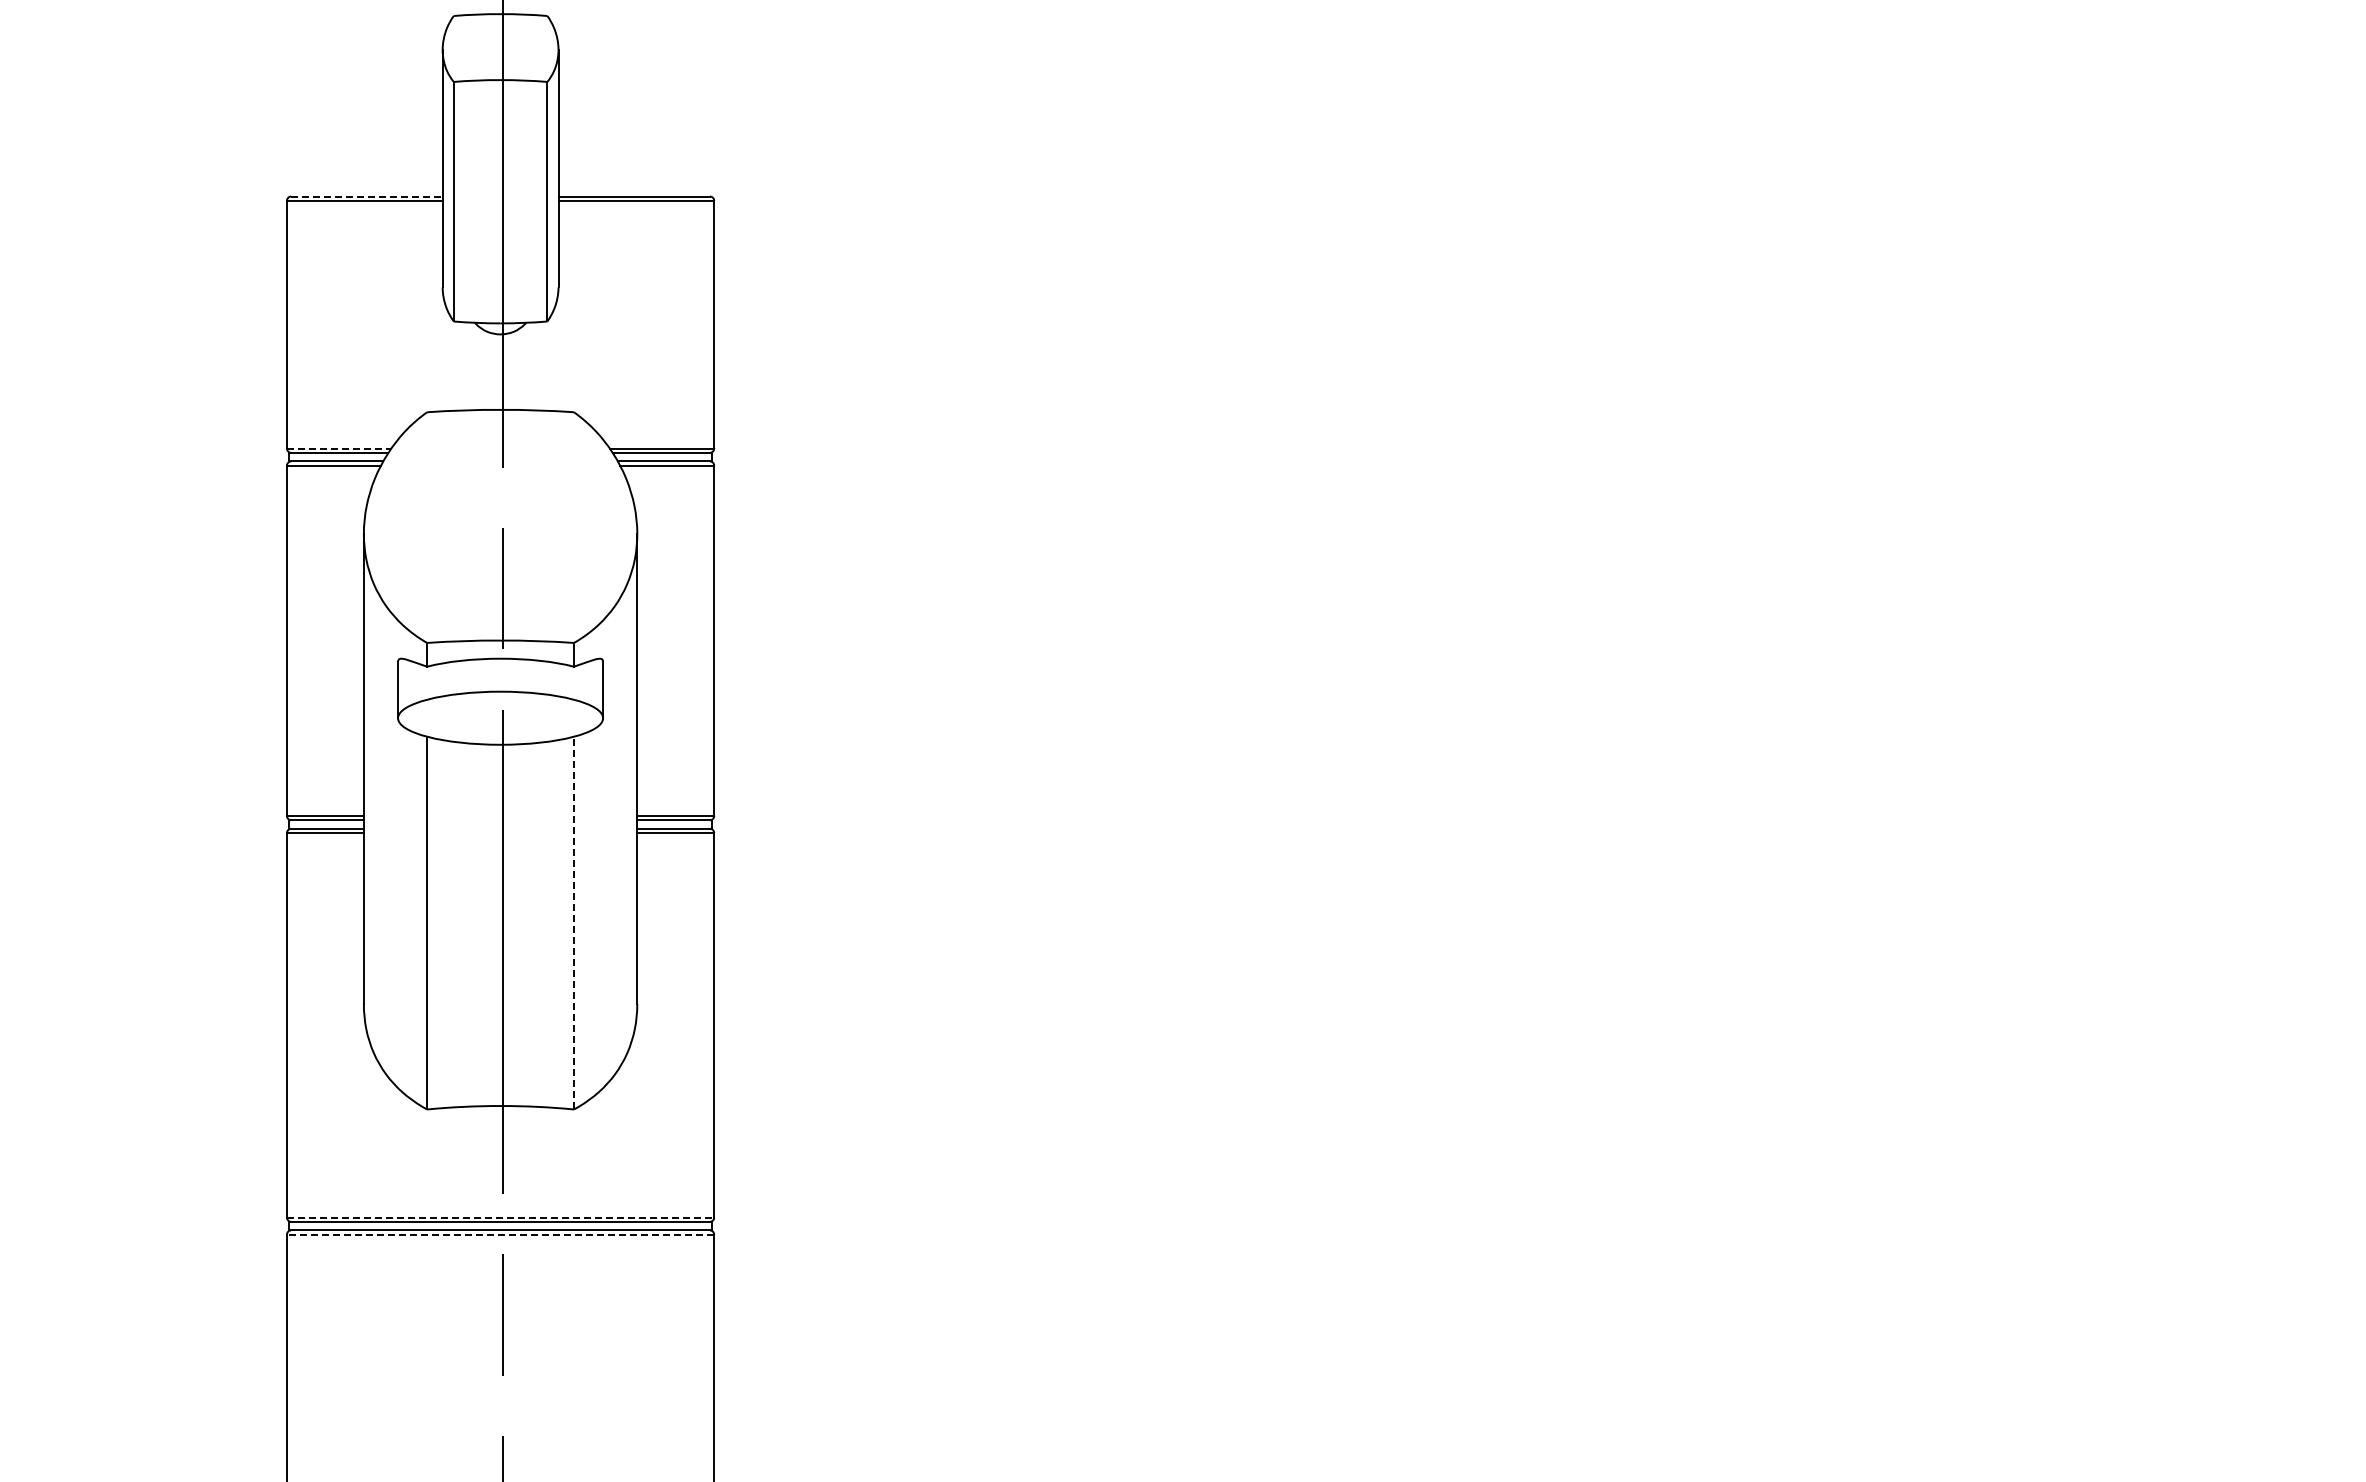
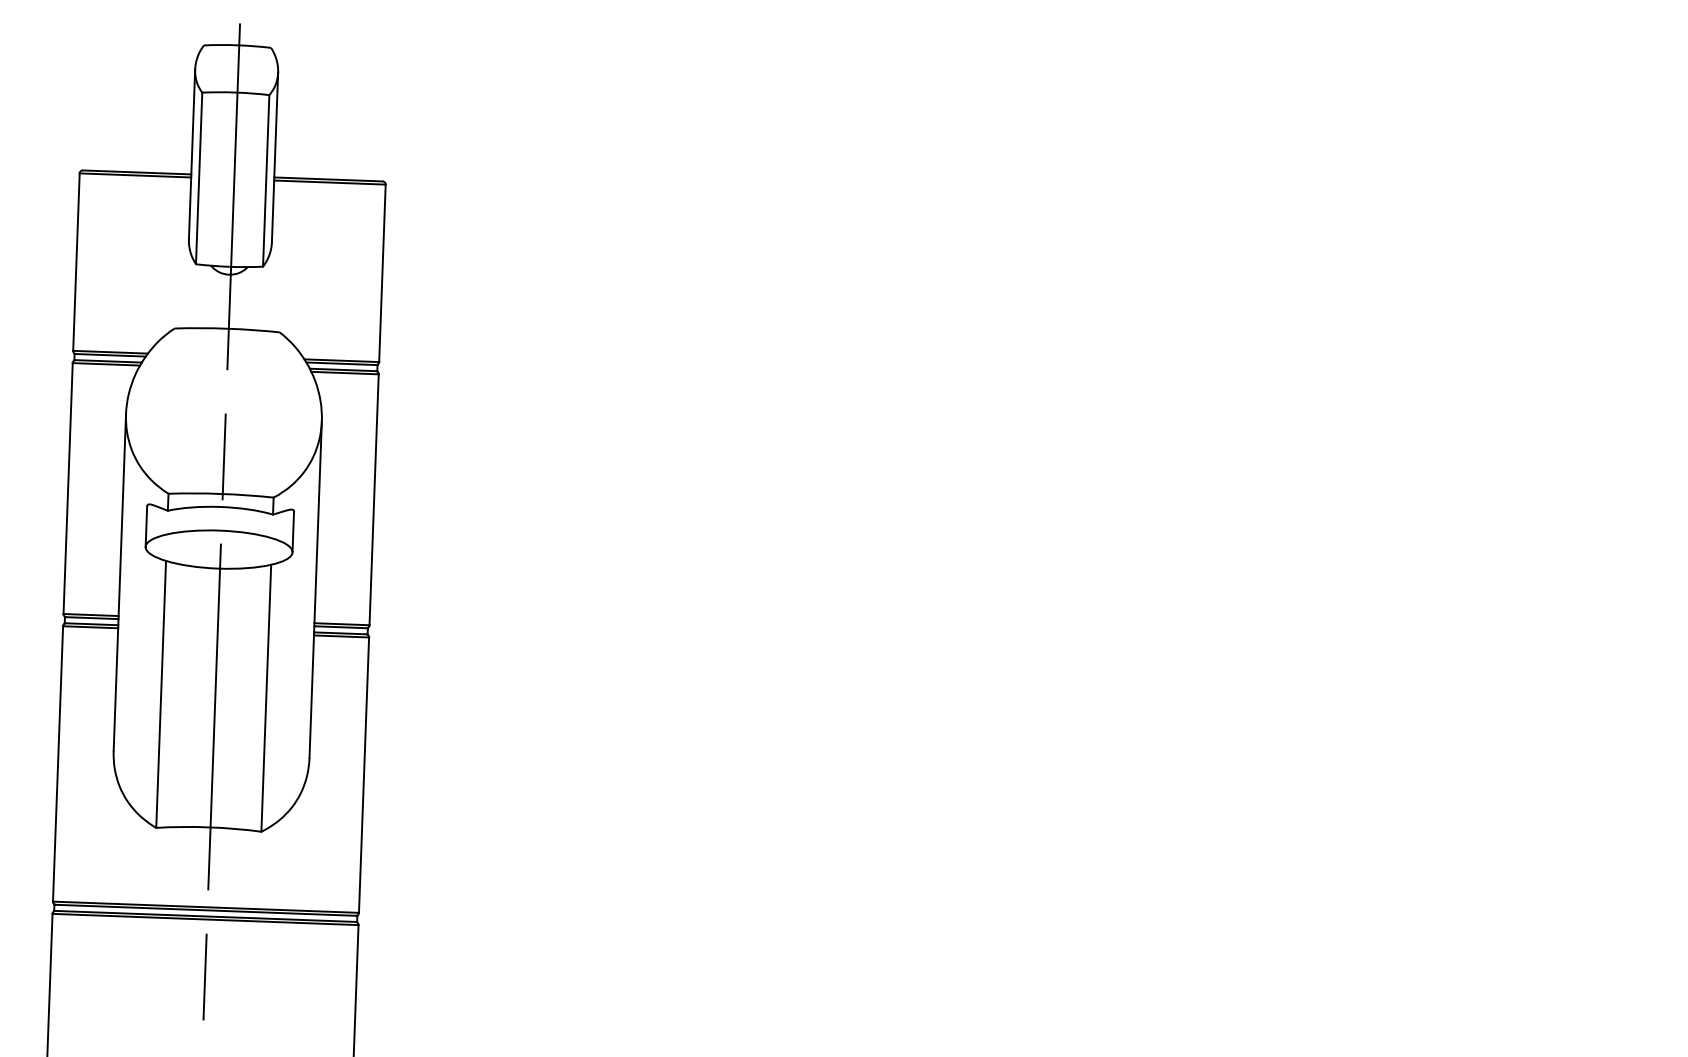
line: (366, 196) -> (136, 172), dashed -> solid
line: (339, 448) -> (110, 352), dashed -> solid
line: (573, 922) -> (265, 697), dashed -> solid
line: (500, 1217) -> (205, 907), dashed -> solid
line: (500, 1234) -> (205, 919), dashed -> solid

